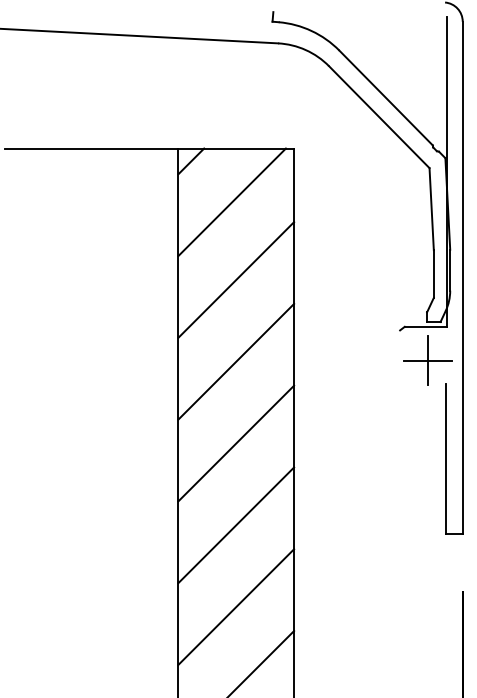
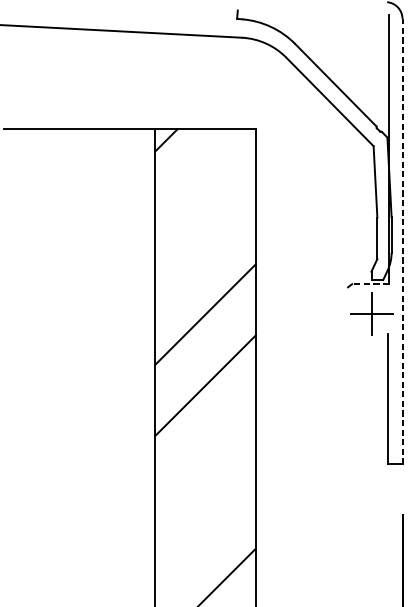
line: (231, 202) -> (201, 176), removed
line: (462, 277) -> (402, 241), solid -> dashed
line: (236, 279) -> (205, 243), removed
line: (425, 326) -> (370, 283), solid -> dashed
line: (236, 525) -> (205, 456), removed
line: (236, 606) -> (205, 527), removed

